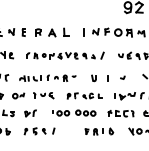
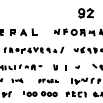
line: (83, 32) -> (47, 32), removed
part: (43, 95) -> (16, 80), size x0.7
part: (84, 95) -> (48, 80), size x0.7

